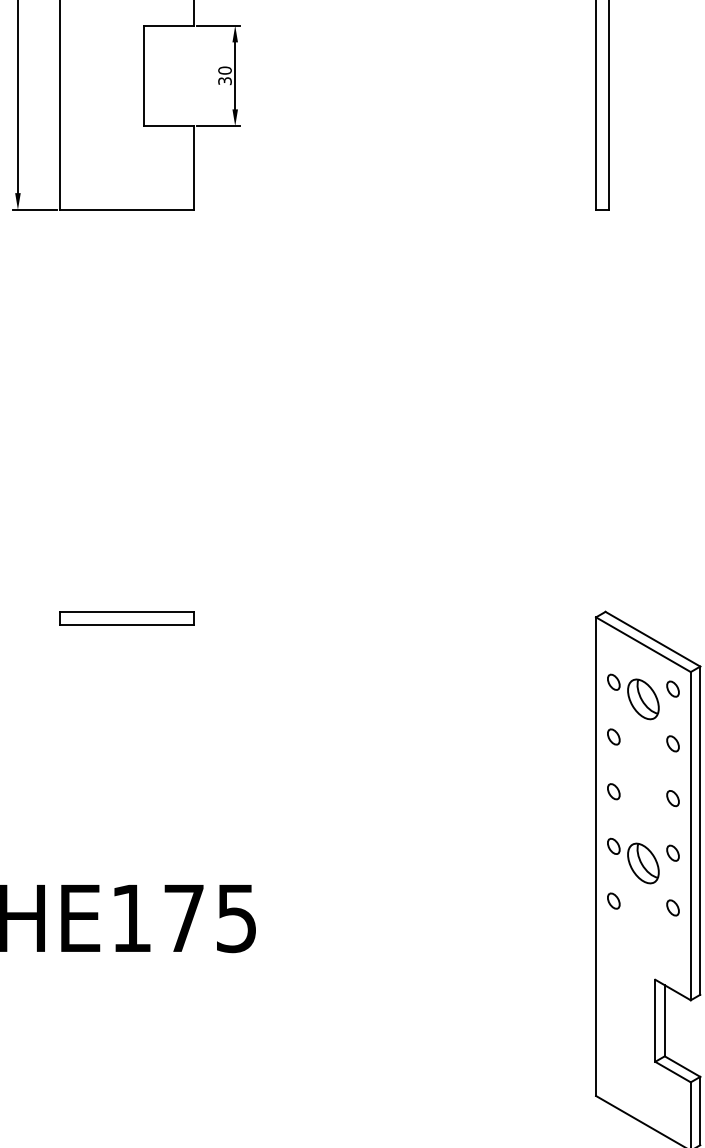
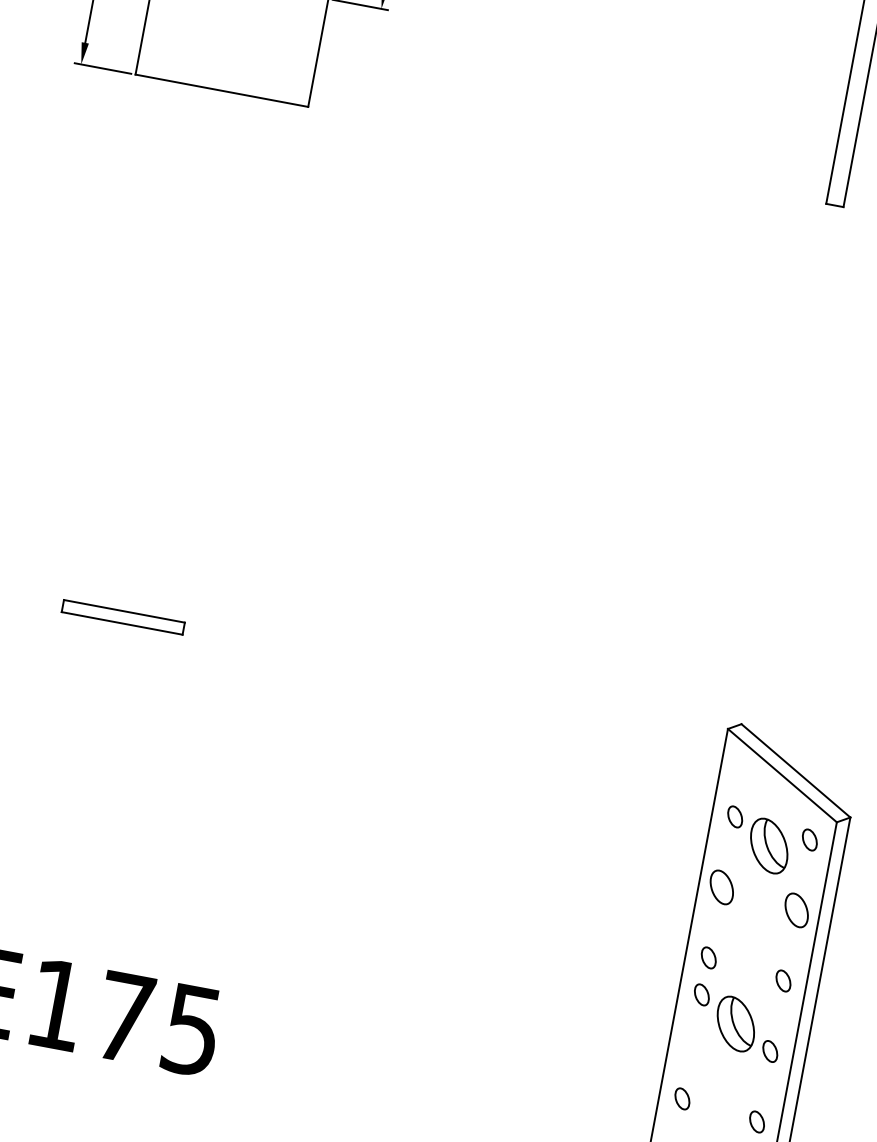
part: (126, 618) -> (122, 617), size x0.7
part: (613, 736) -> (721, 886), size x1.6
part: (672, 743) -> (796, 909), size x1.6
part: (633, 860) -> (723, 1017), moved

